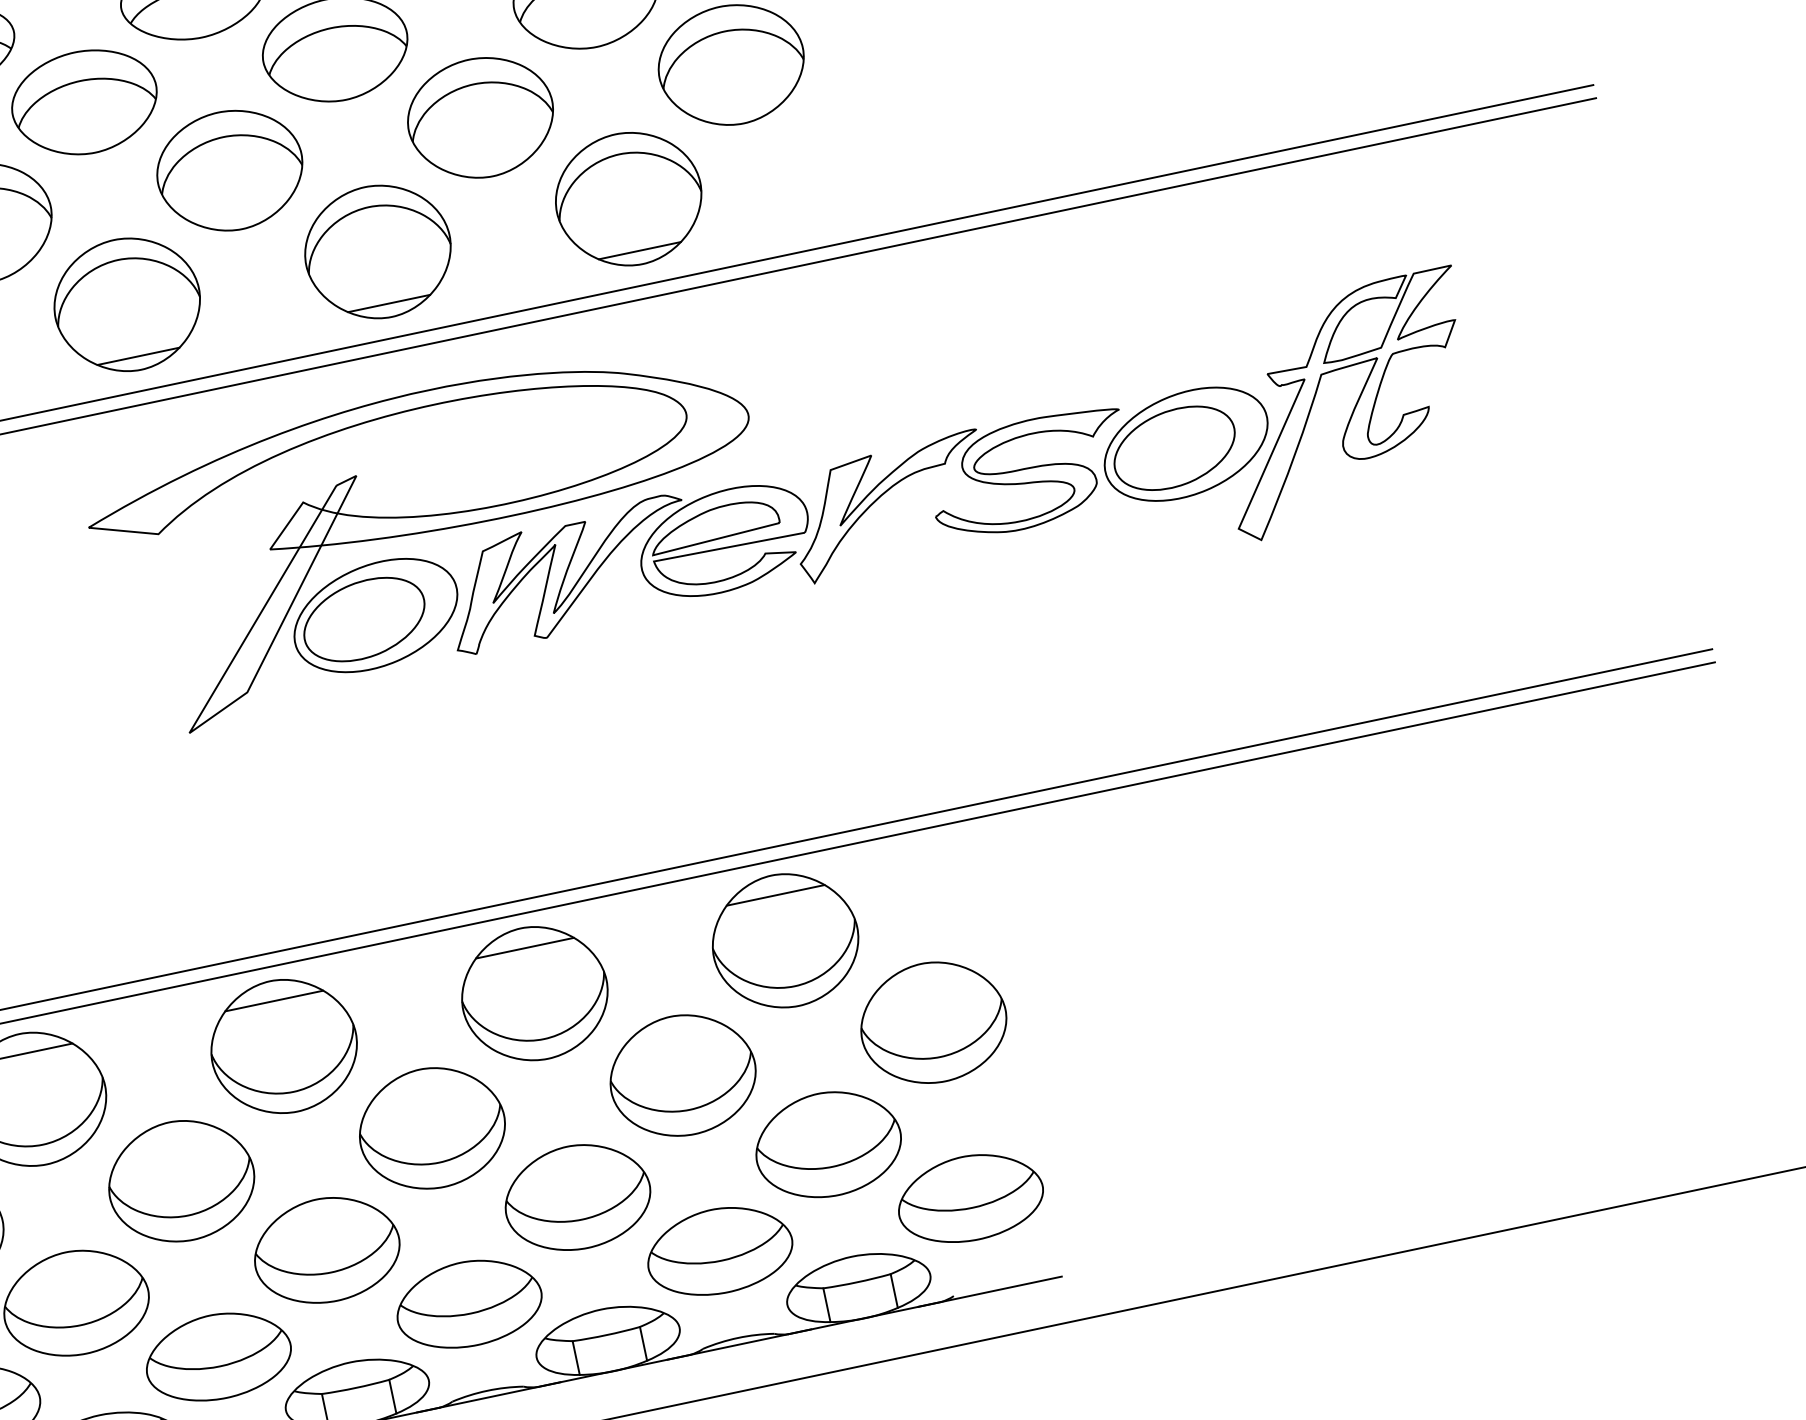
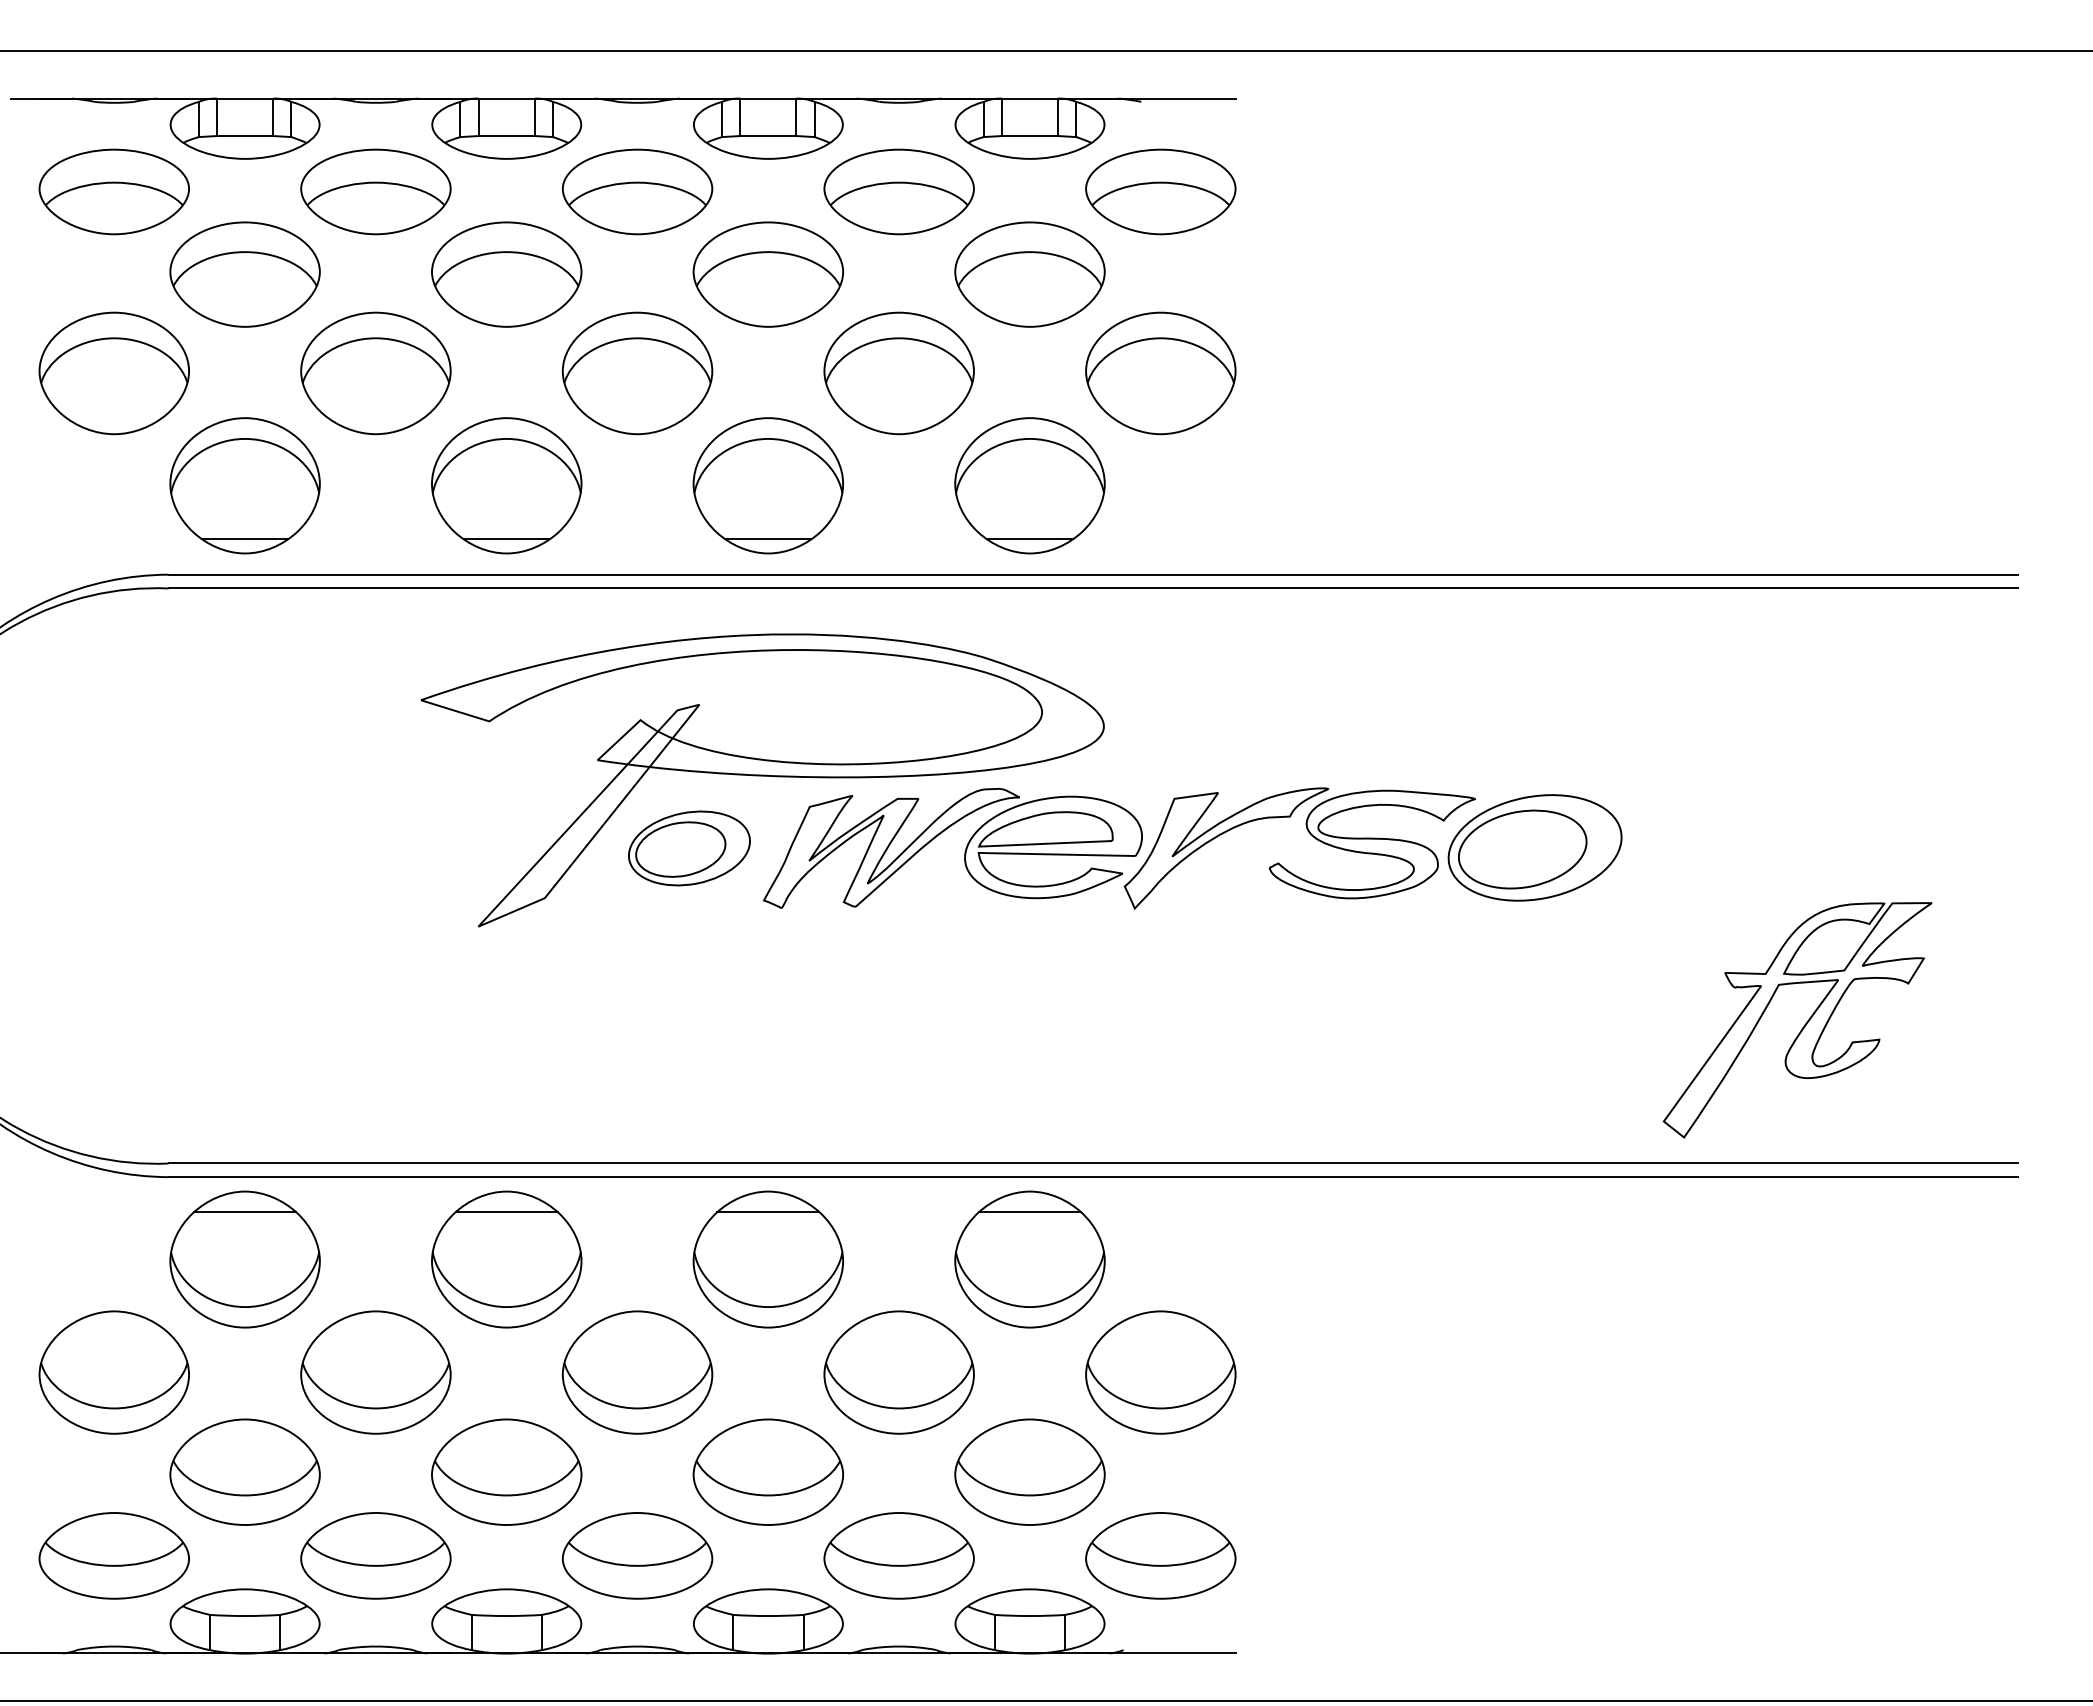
part: (1353, 407) -> (1804, 1024), moved
part: (375, 615) -> (689, 848), size x0.7

